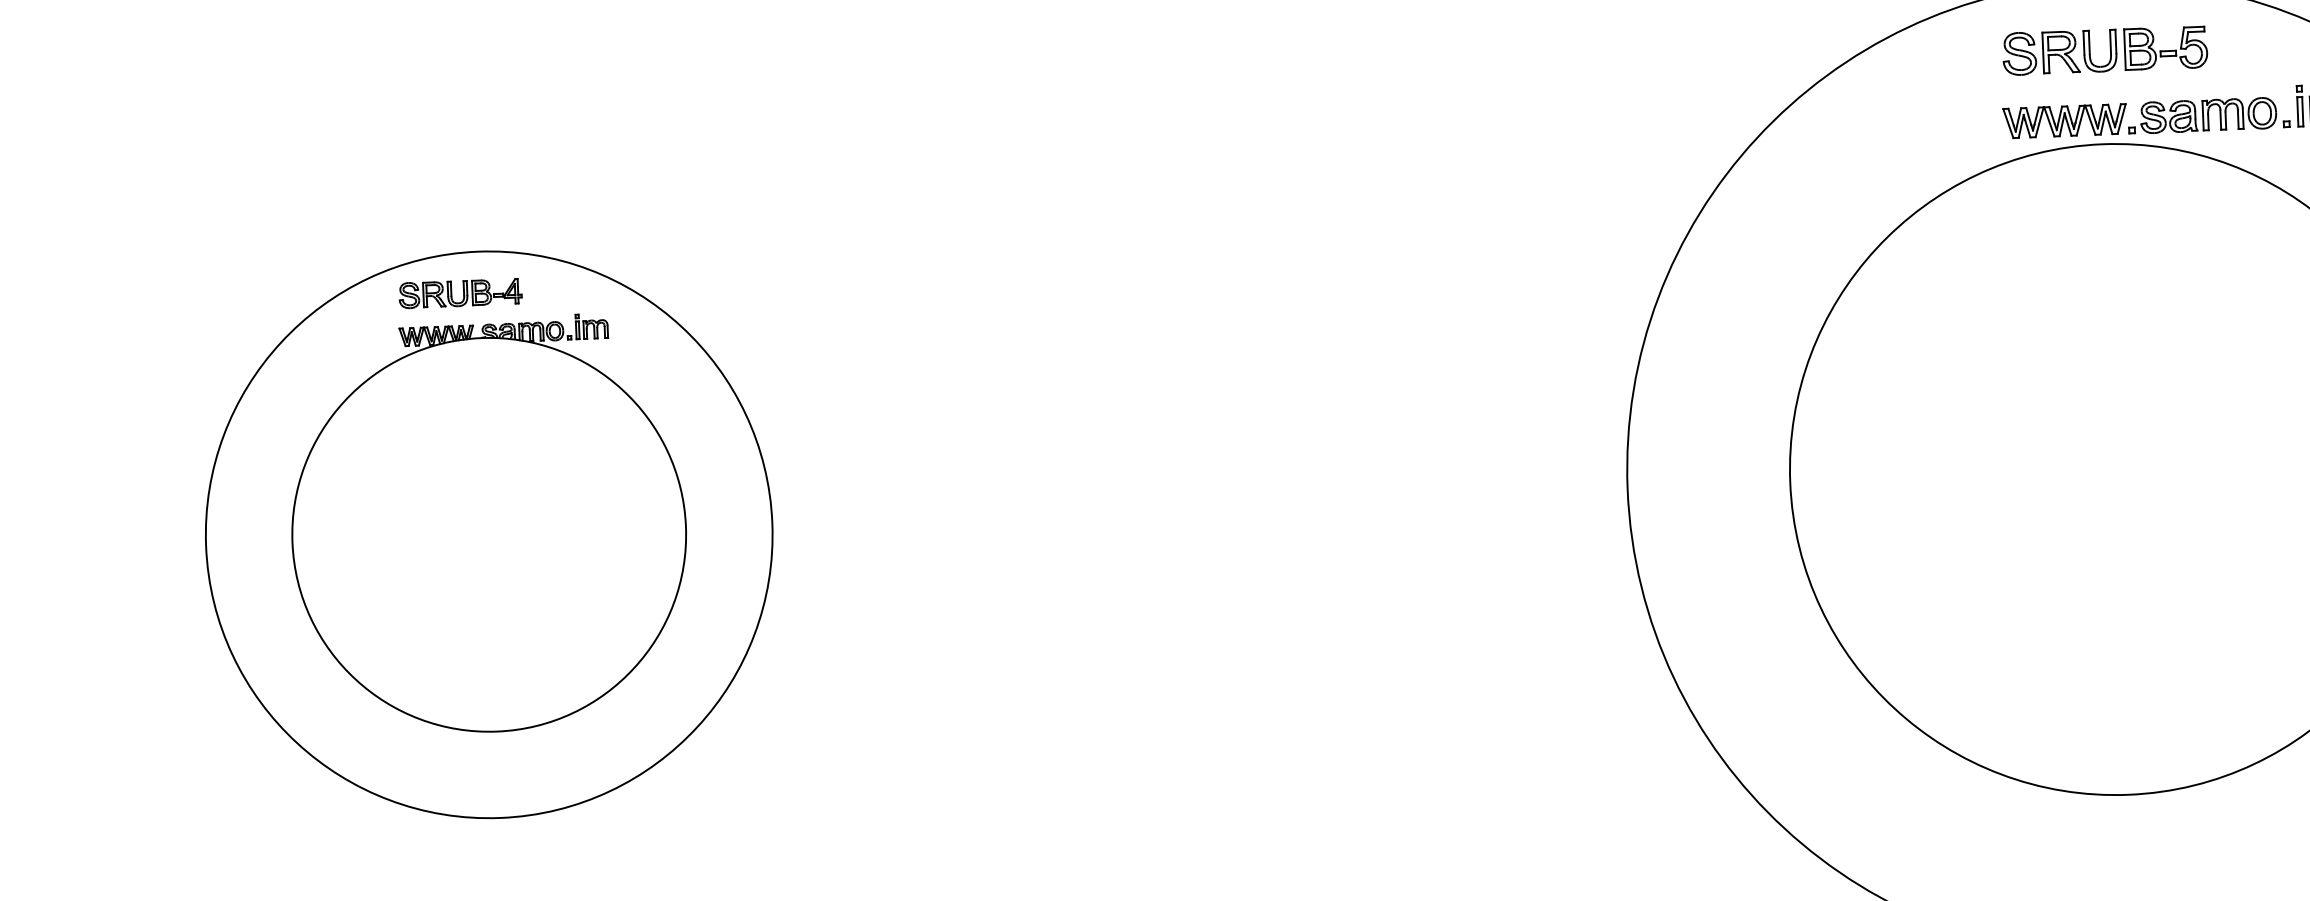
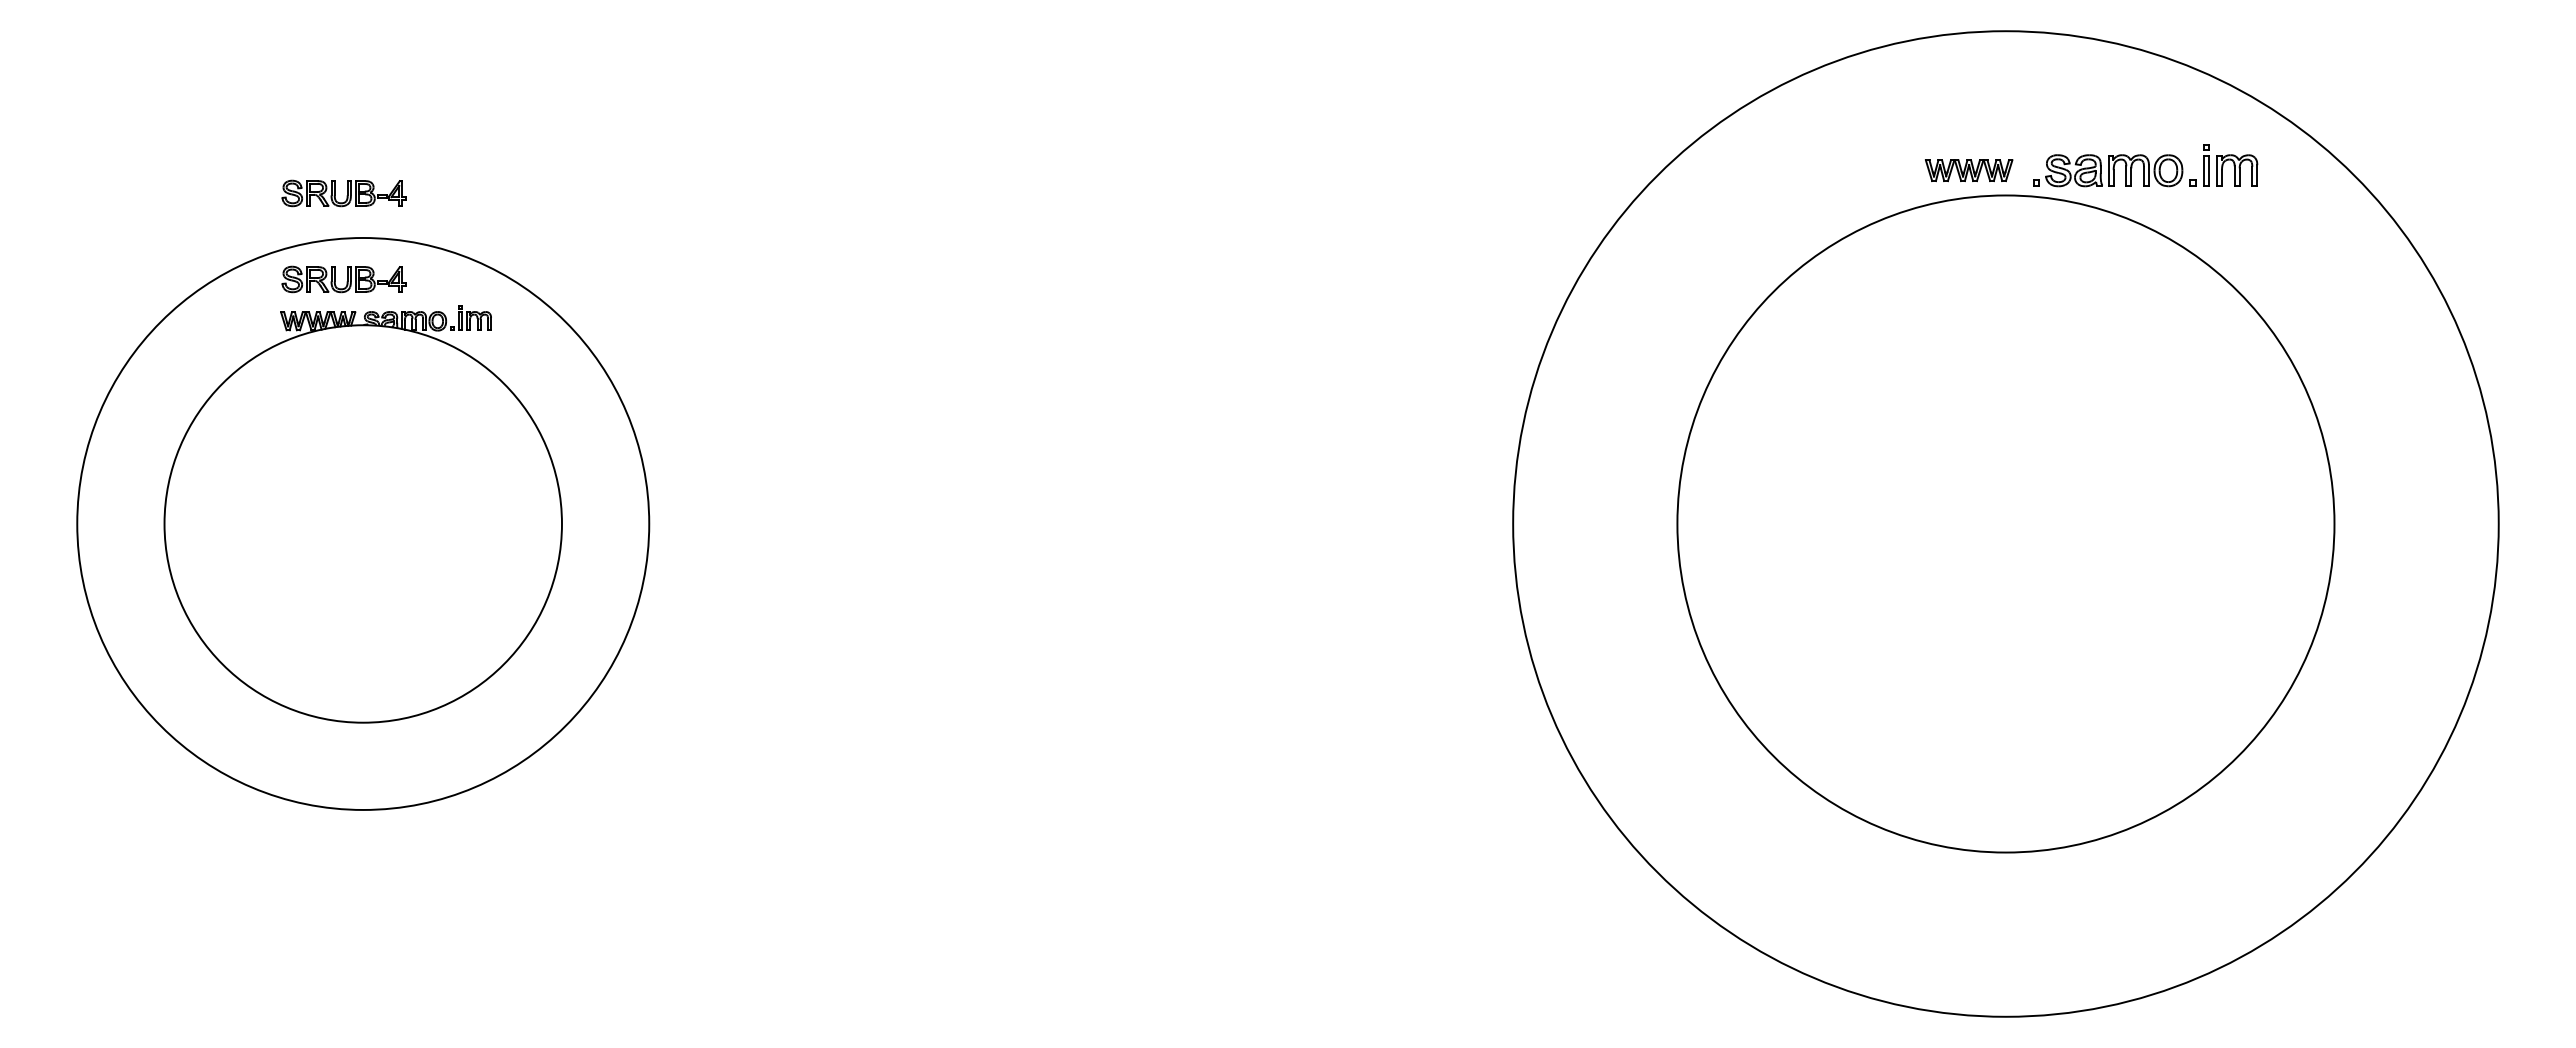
part: (2105, 50) -> (2012, 100), removed
part: (2064, 121) -> (1968, 170), size x0.7
part: (456, 208) -> (343, 193), added

